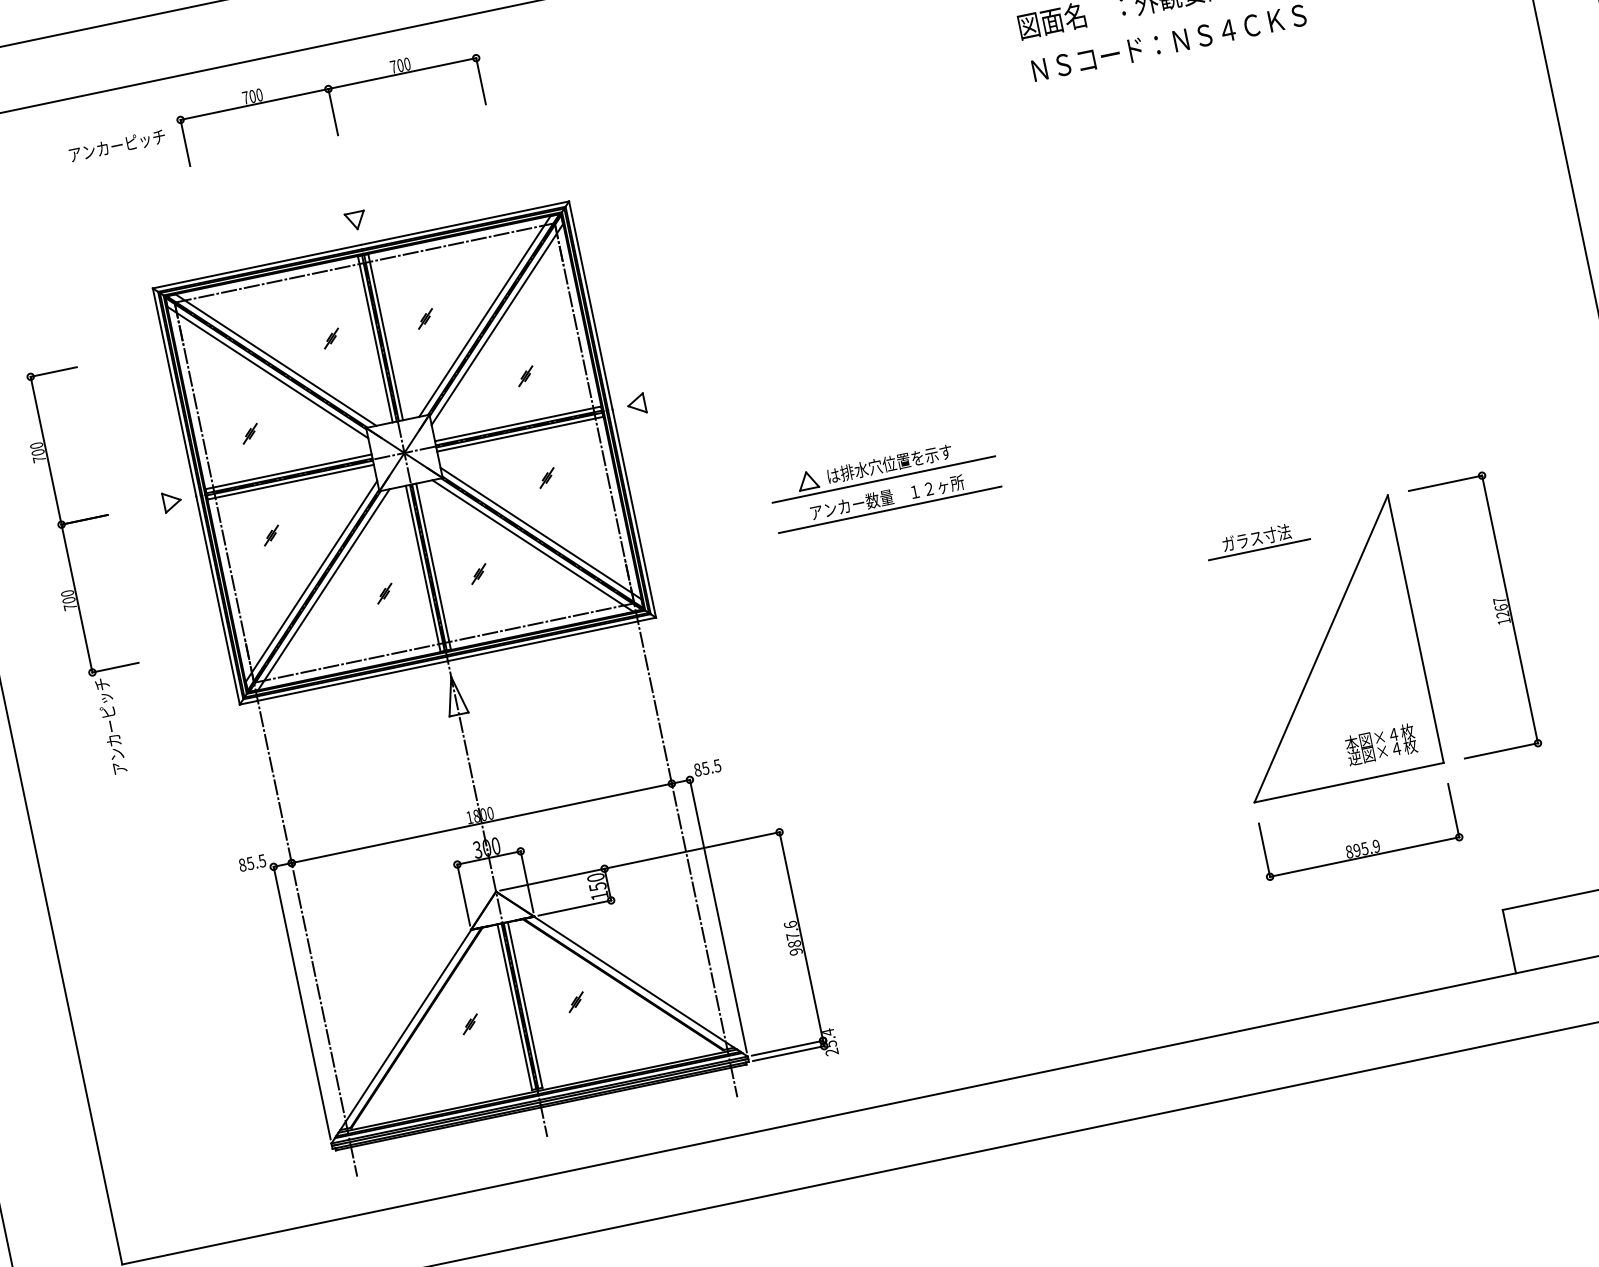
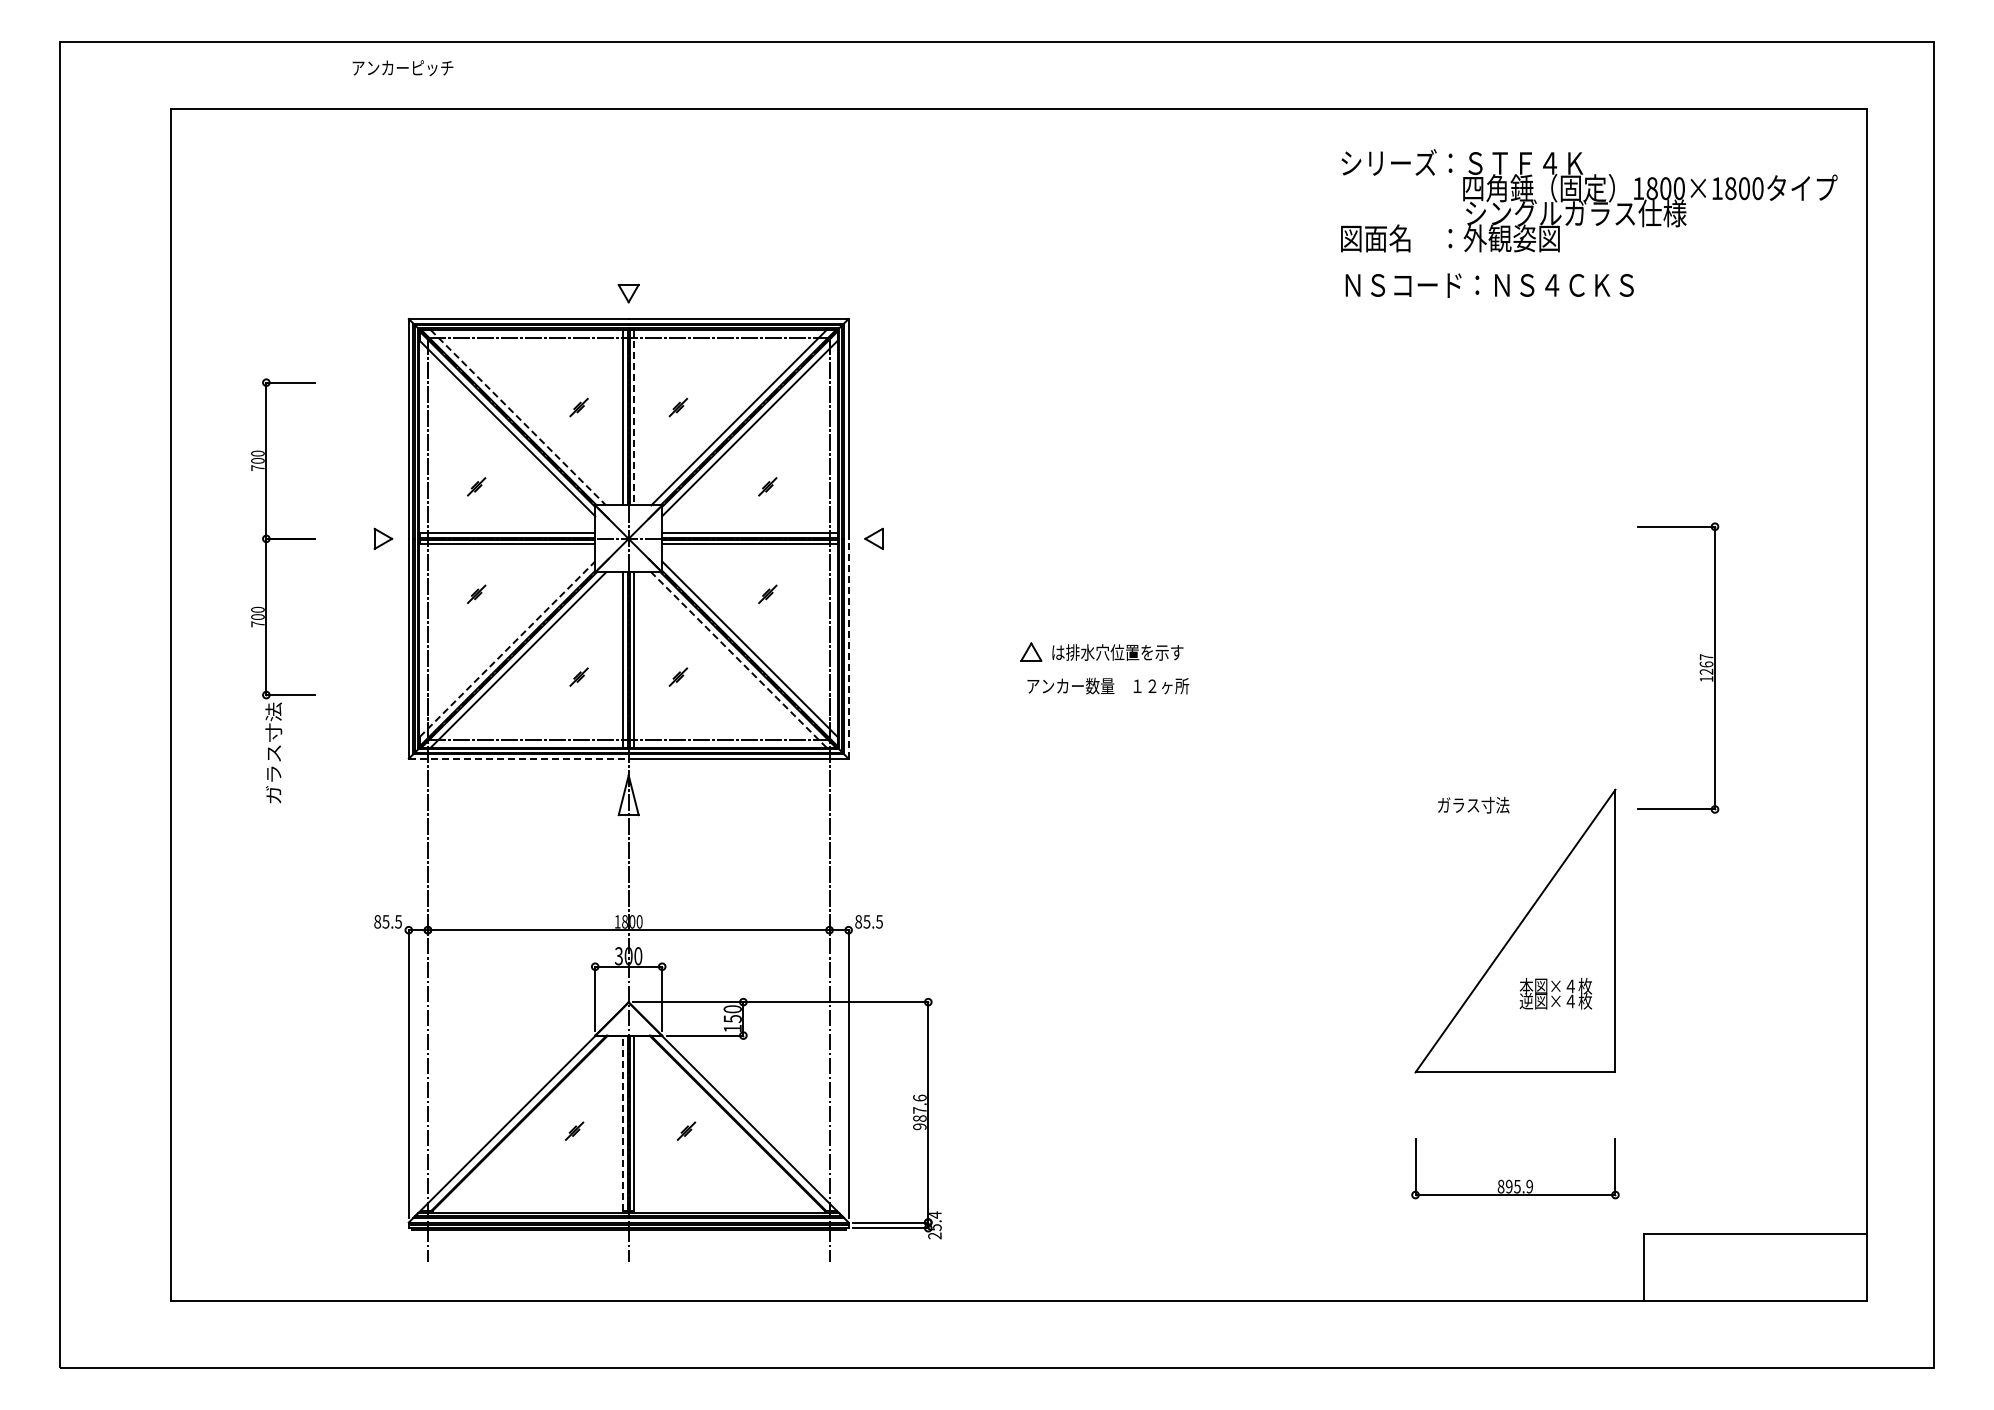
part: (331, 105) -> (628, 171), removed
text: (116, 145) -> (402, 67), moved
line: (385, 337) -> (634, 417), solid -> dashed
line: (276, 360) -> (518, 418), solid -> dashed
line: (883, 479) -> (1108, 667), removed
line: (890, 510) -> (1108, 699), removed
line: (634, 513) -> (848, 648), solid -> dashed
line: (532, 545) -> (738, 659), solid -> dashed
line: (1259, 549) -> (1473, 817), removed
line: (311, 580) -> (507, 648), solid -> dashed
part: (1494, 609) -> (1699, 664), moved
line: (343, 682) -> (518, 758), solid -> dashed
text: (110, 725) -> (273, 752), アンカーピッチ -> ガラス寸法
text: (1380, 744) -> (1555, 993), moved
part: (1361, 843) -> (1515, 1180), moved
line: (515, 1007) -> (623, 1123), solid -> dashed

